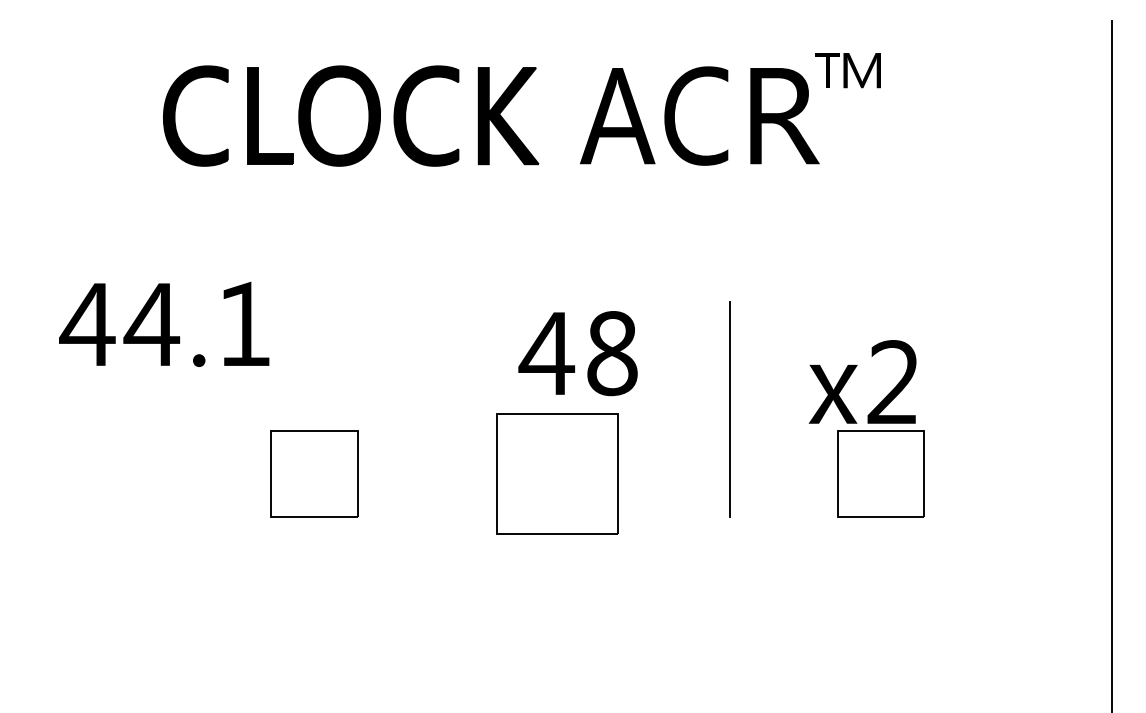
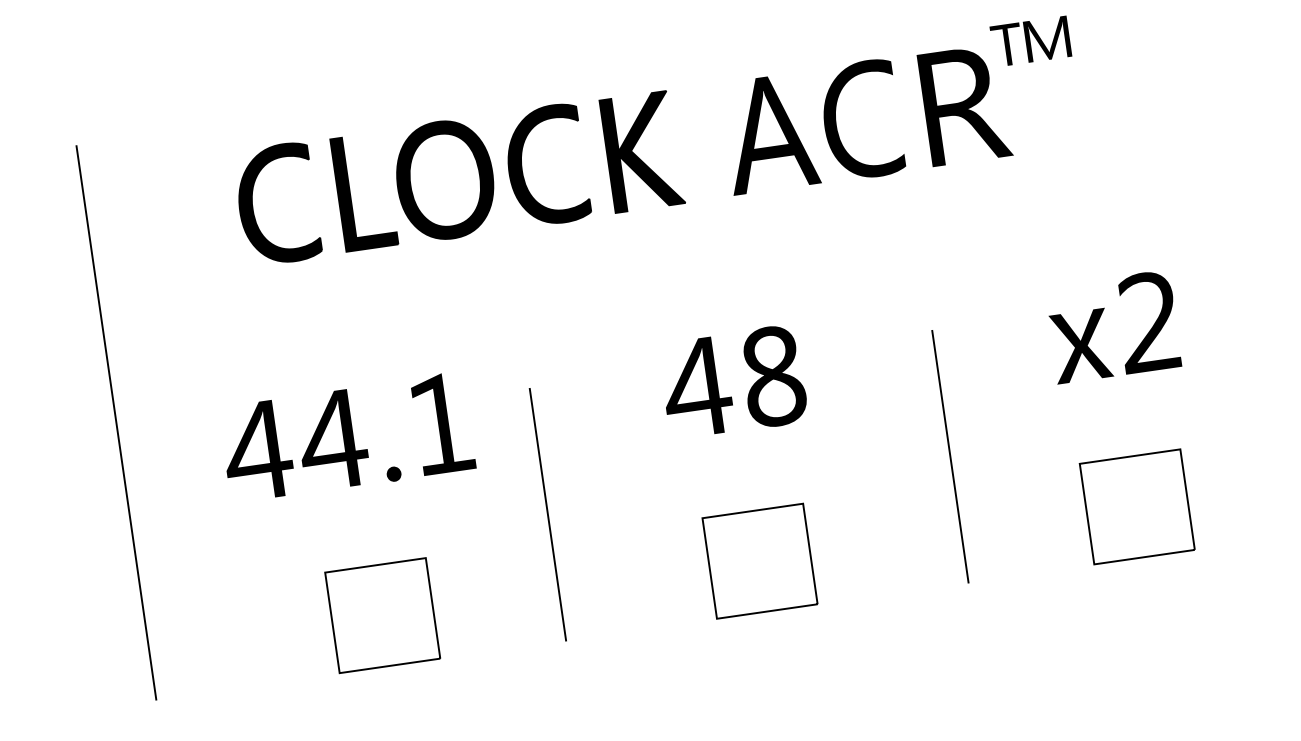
line: (34, 279) -> (116, 422), added
part: (164, 323) -> (347, 436), moved
part: (574, 365) -> (731, 396), moved
part: (851, 375) -> (1099, 321), moved
line: (385, 409) -> (548, 514), added
part: (314, 473) -> (382, 615), moved
part: (557, 473) -> (759, 560), size x0.71

